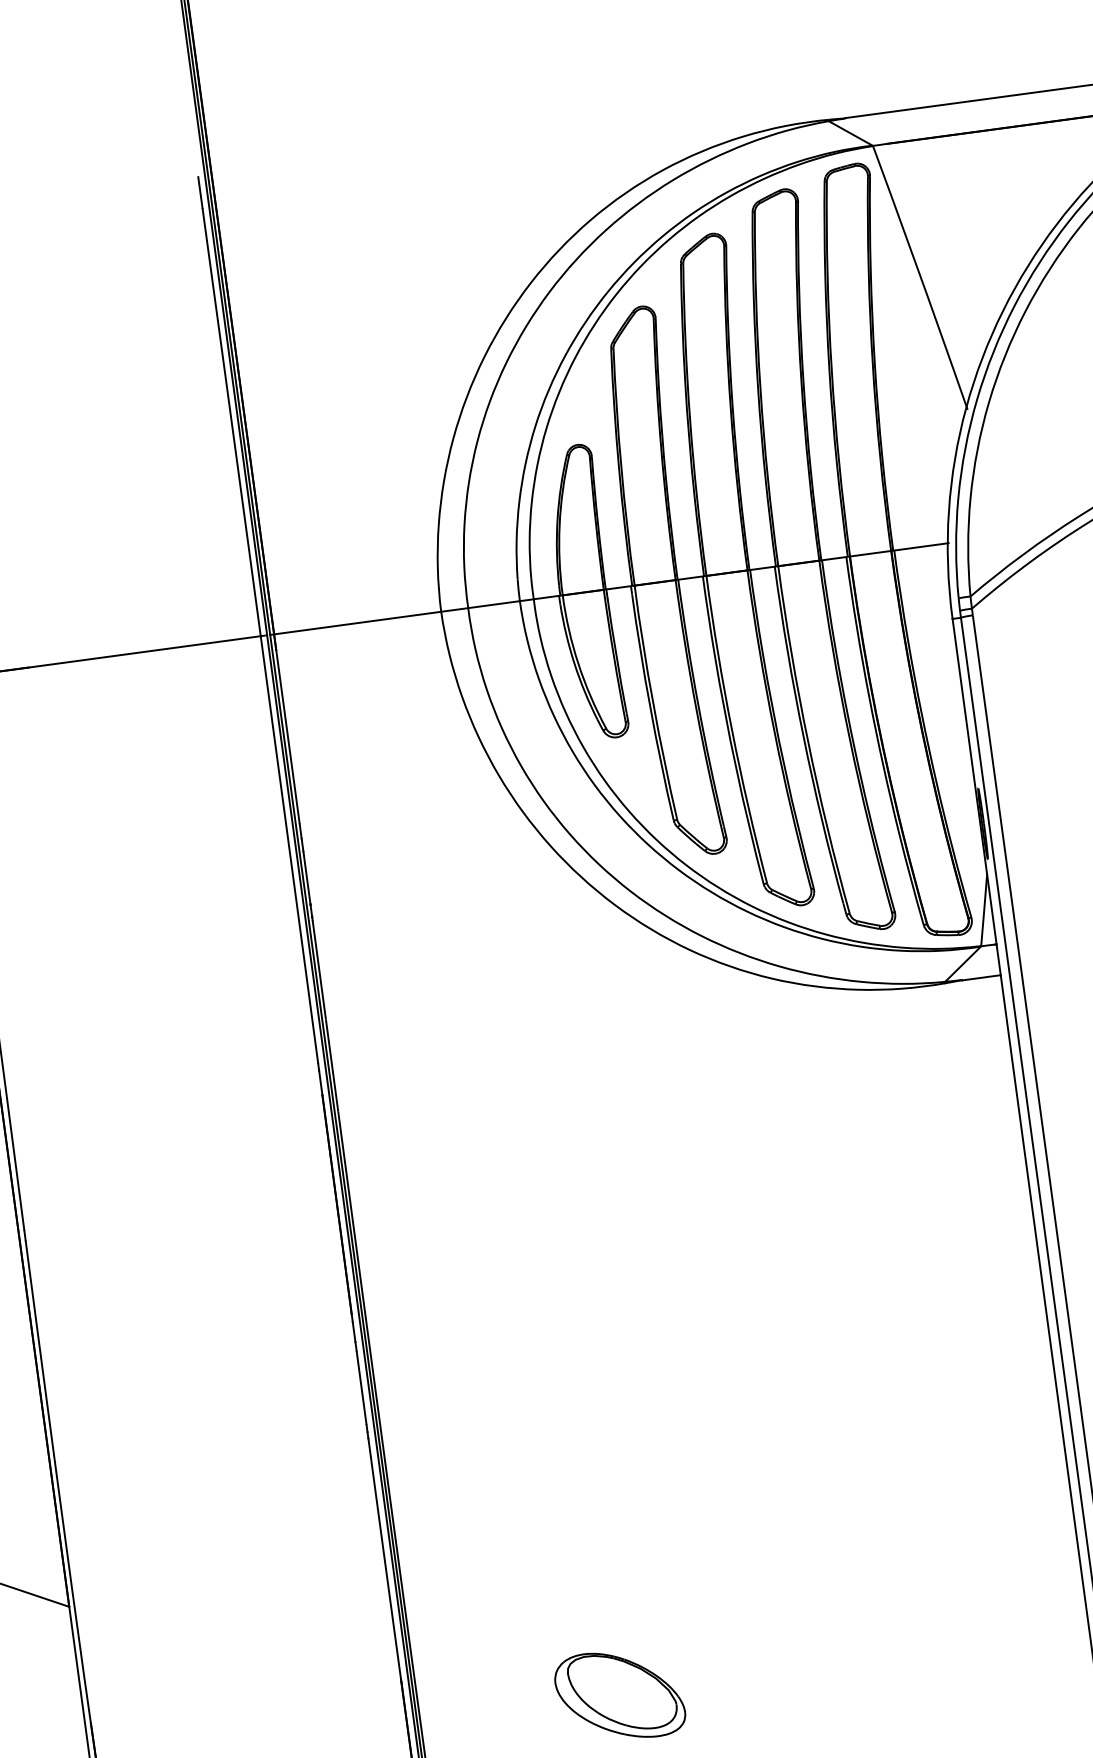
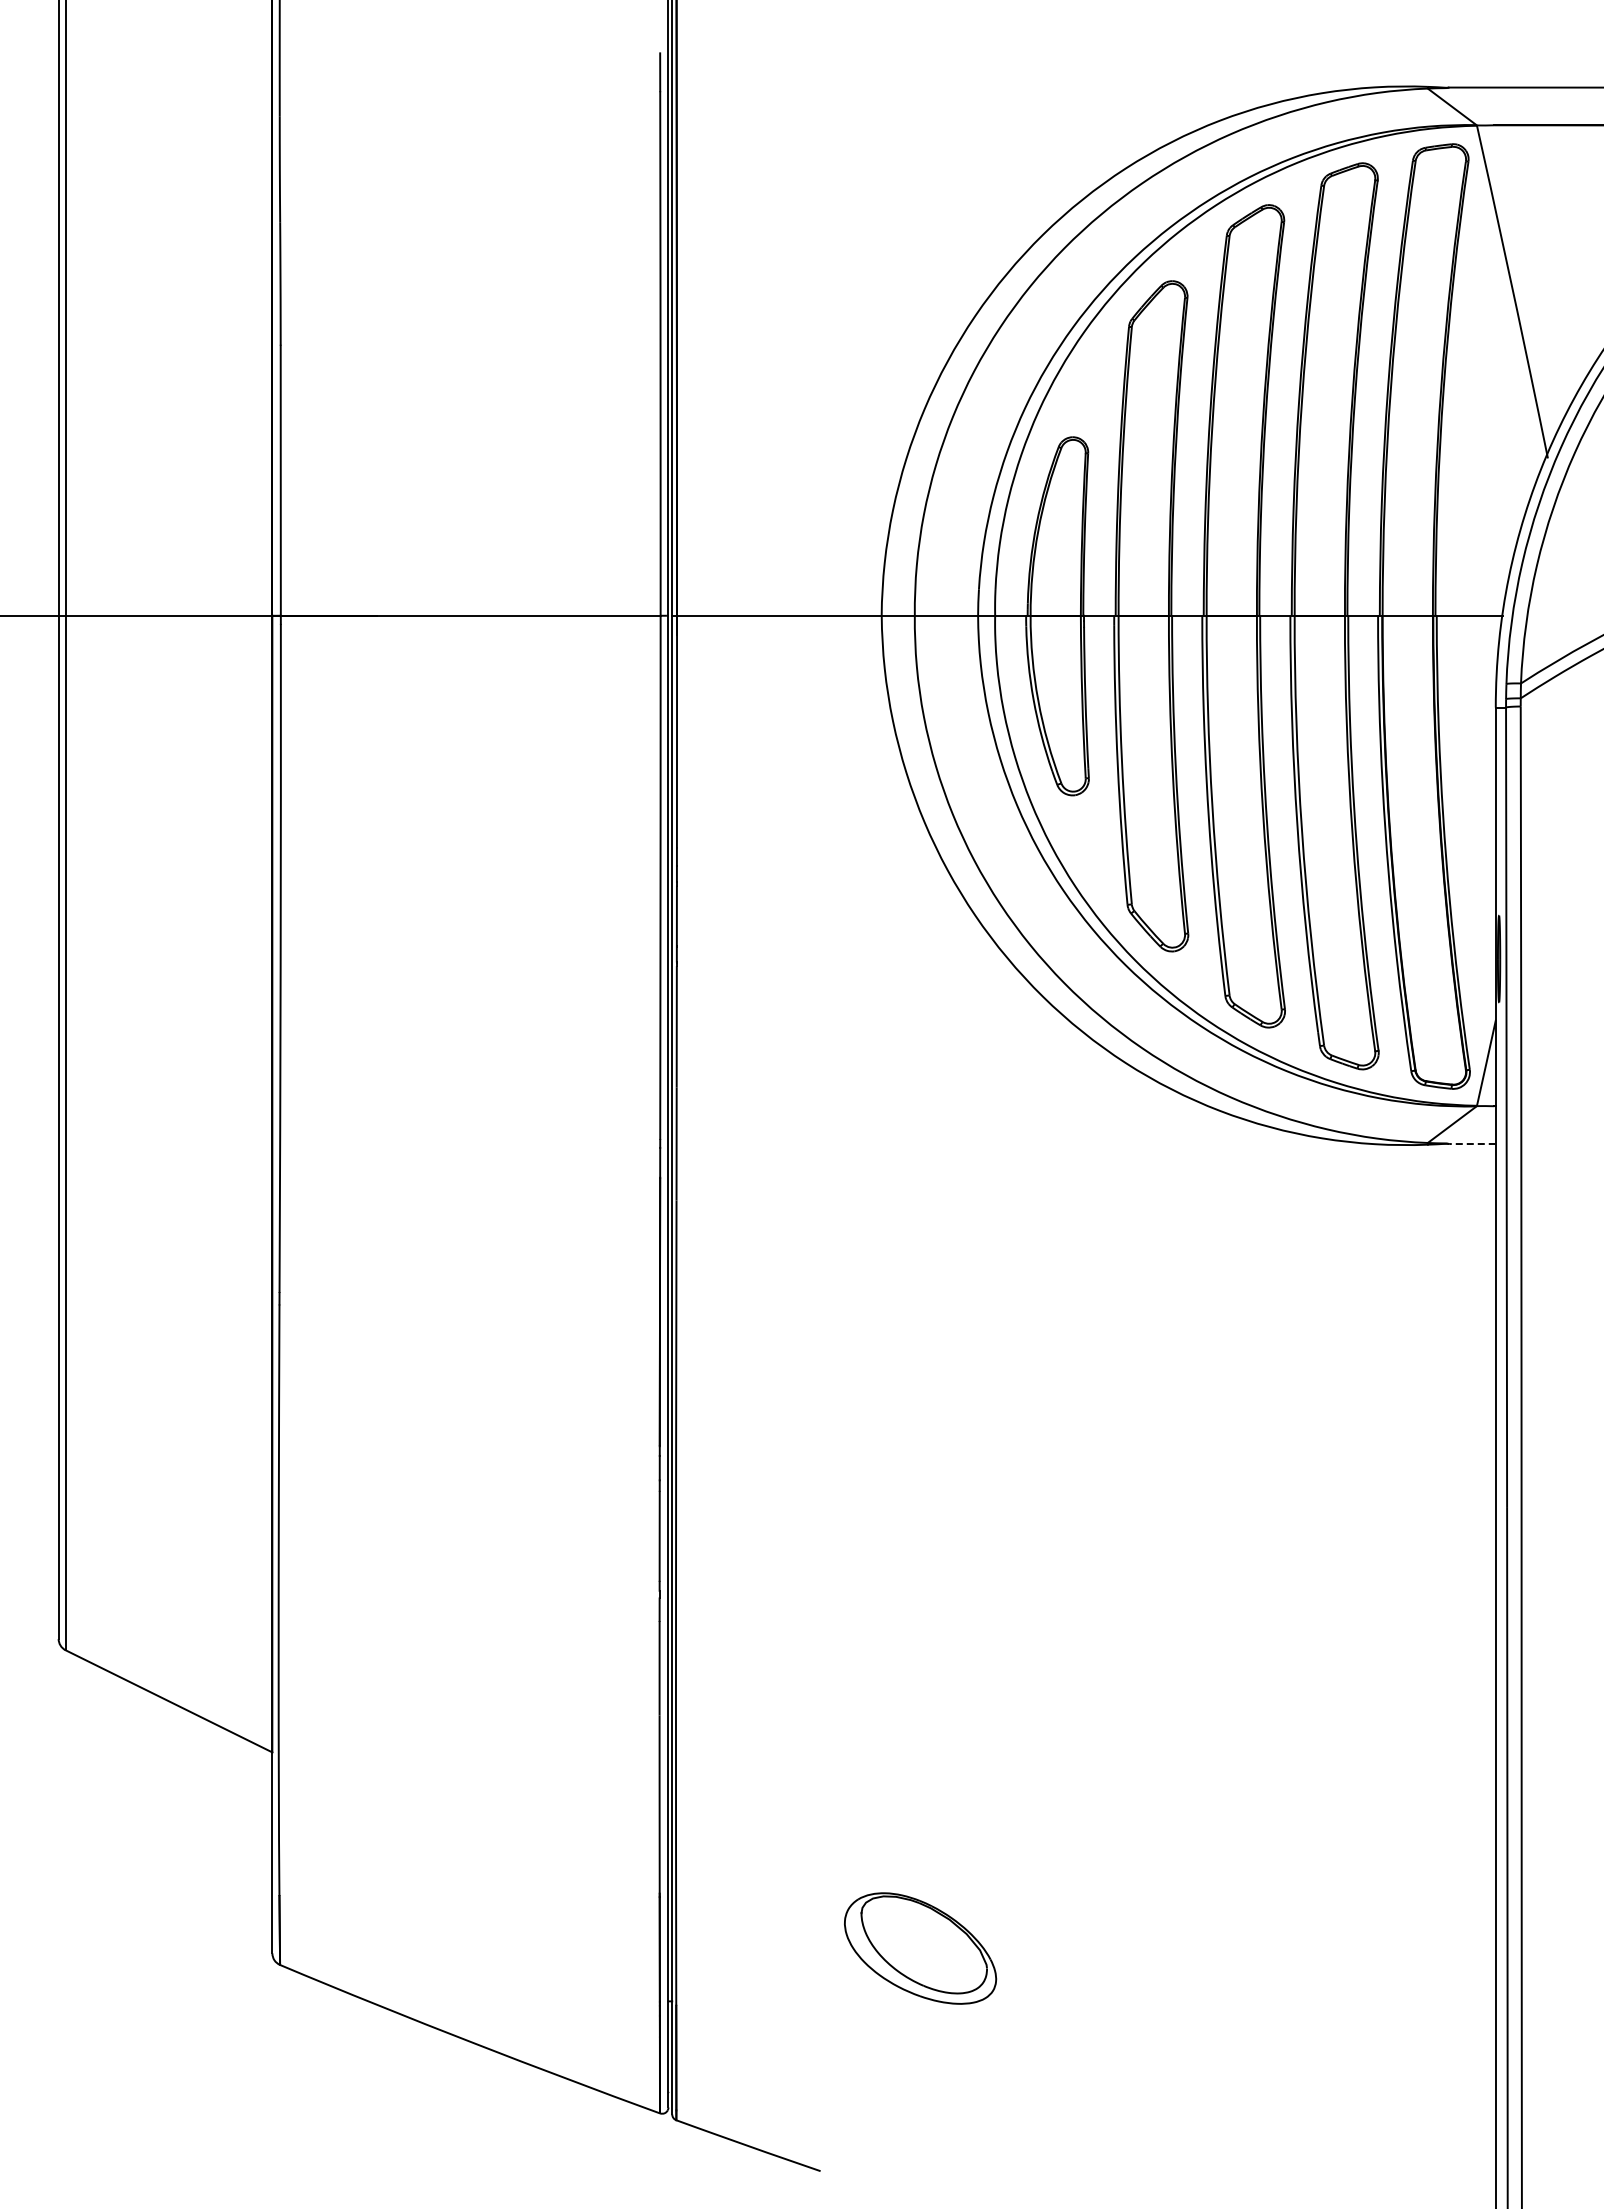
line: (981, 978) -> (1472, 1144), solid -> dashed

